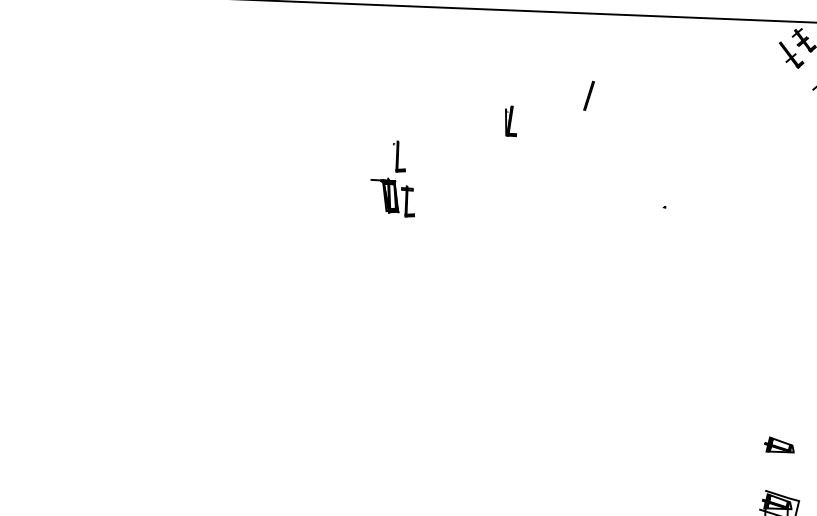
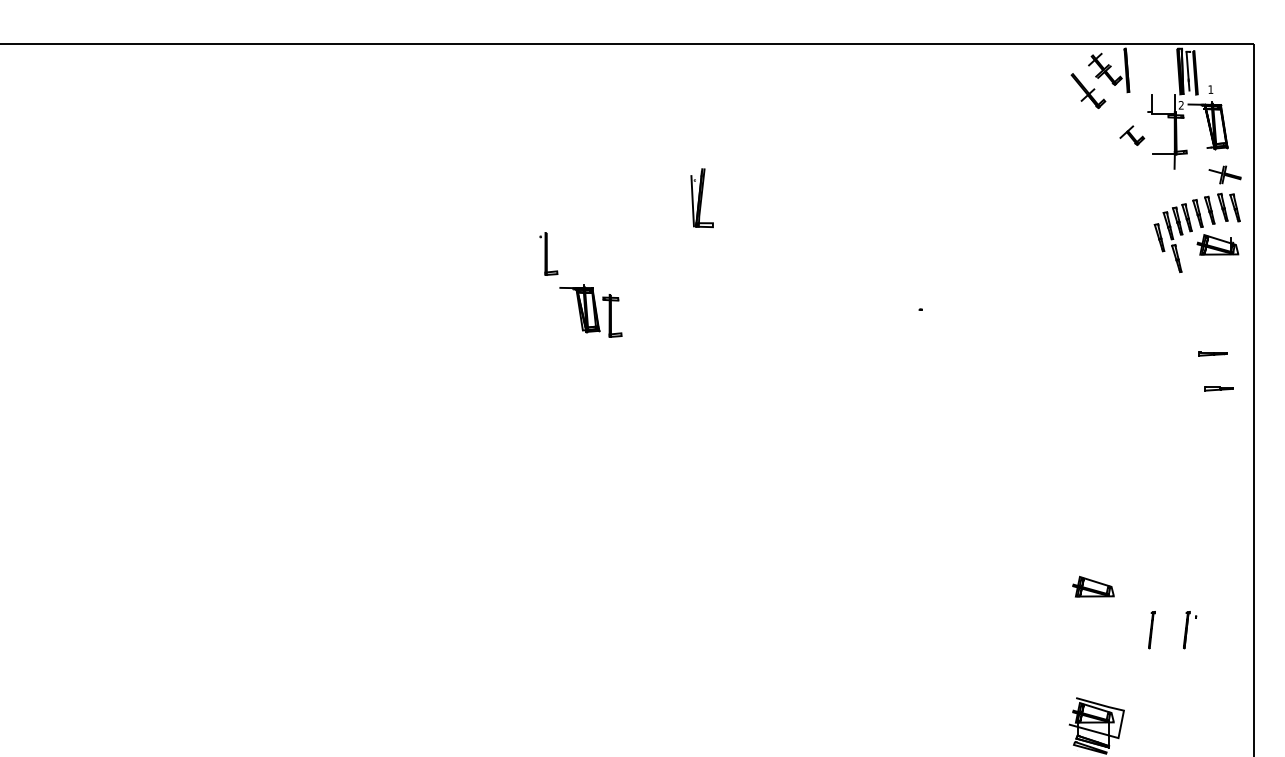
line: (589, 95) -> (809, 158), removed
part: (510, 121) -> (701, 198), size x1.4
part: (392, 197) -> (590, 310), moved
part: (779, 444) -> (1093, 586), moved

